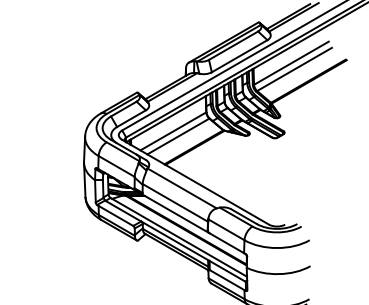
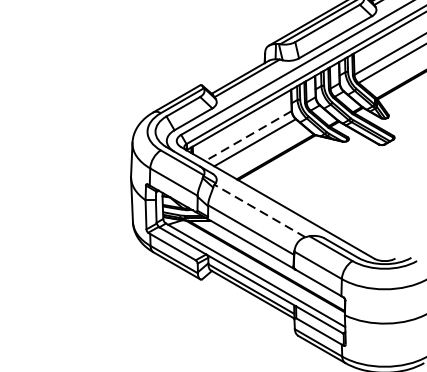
line: (173, 131) -> (248, 136), solid -> dashed
line: (182, 188) -> (260, 211), solid -> dashed

